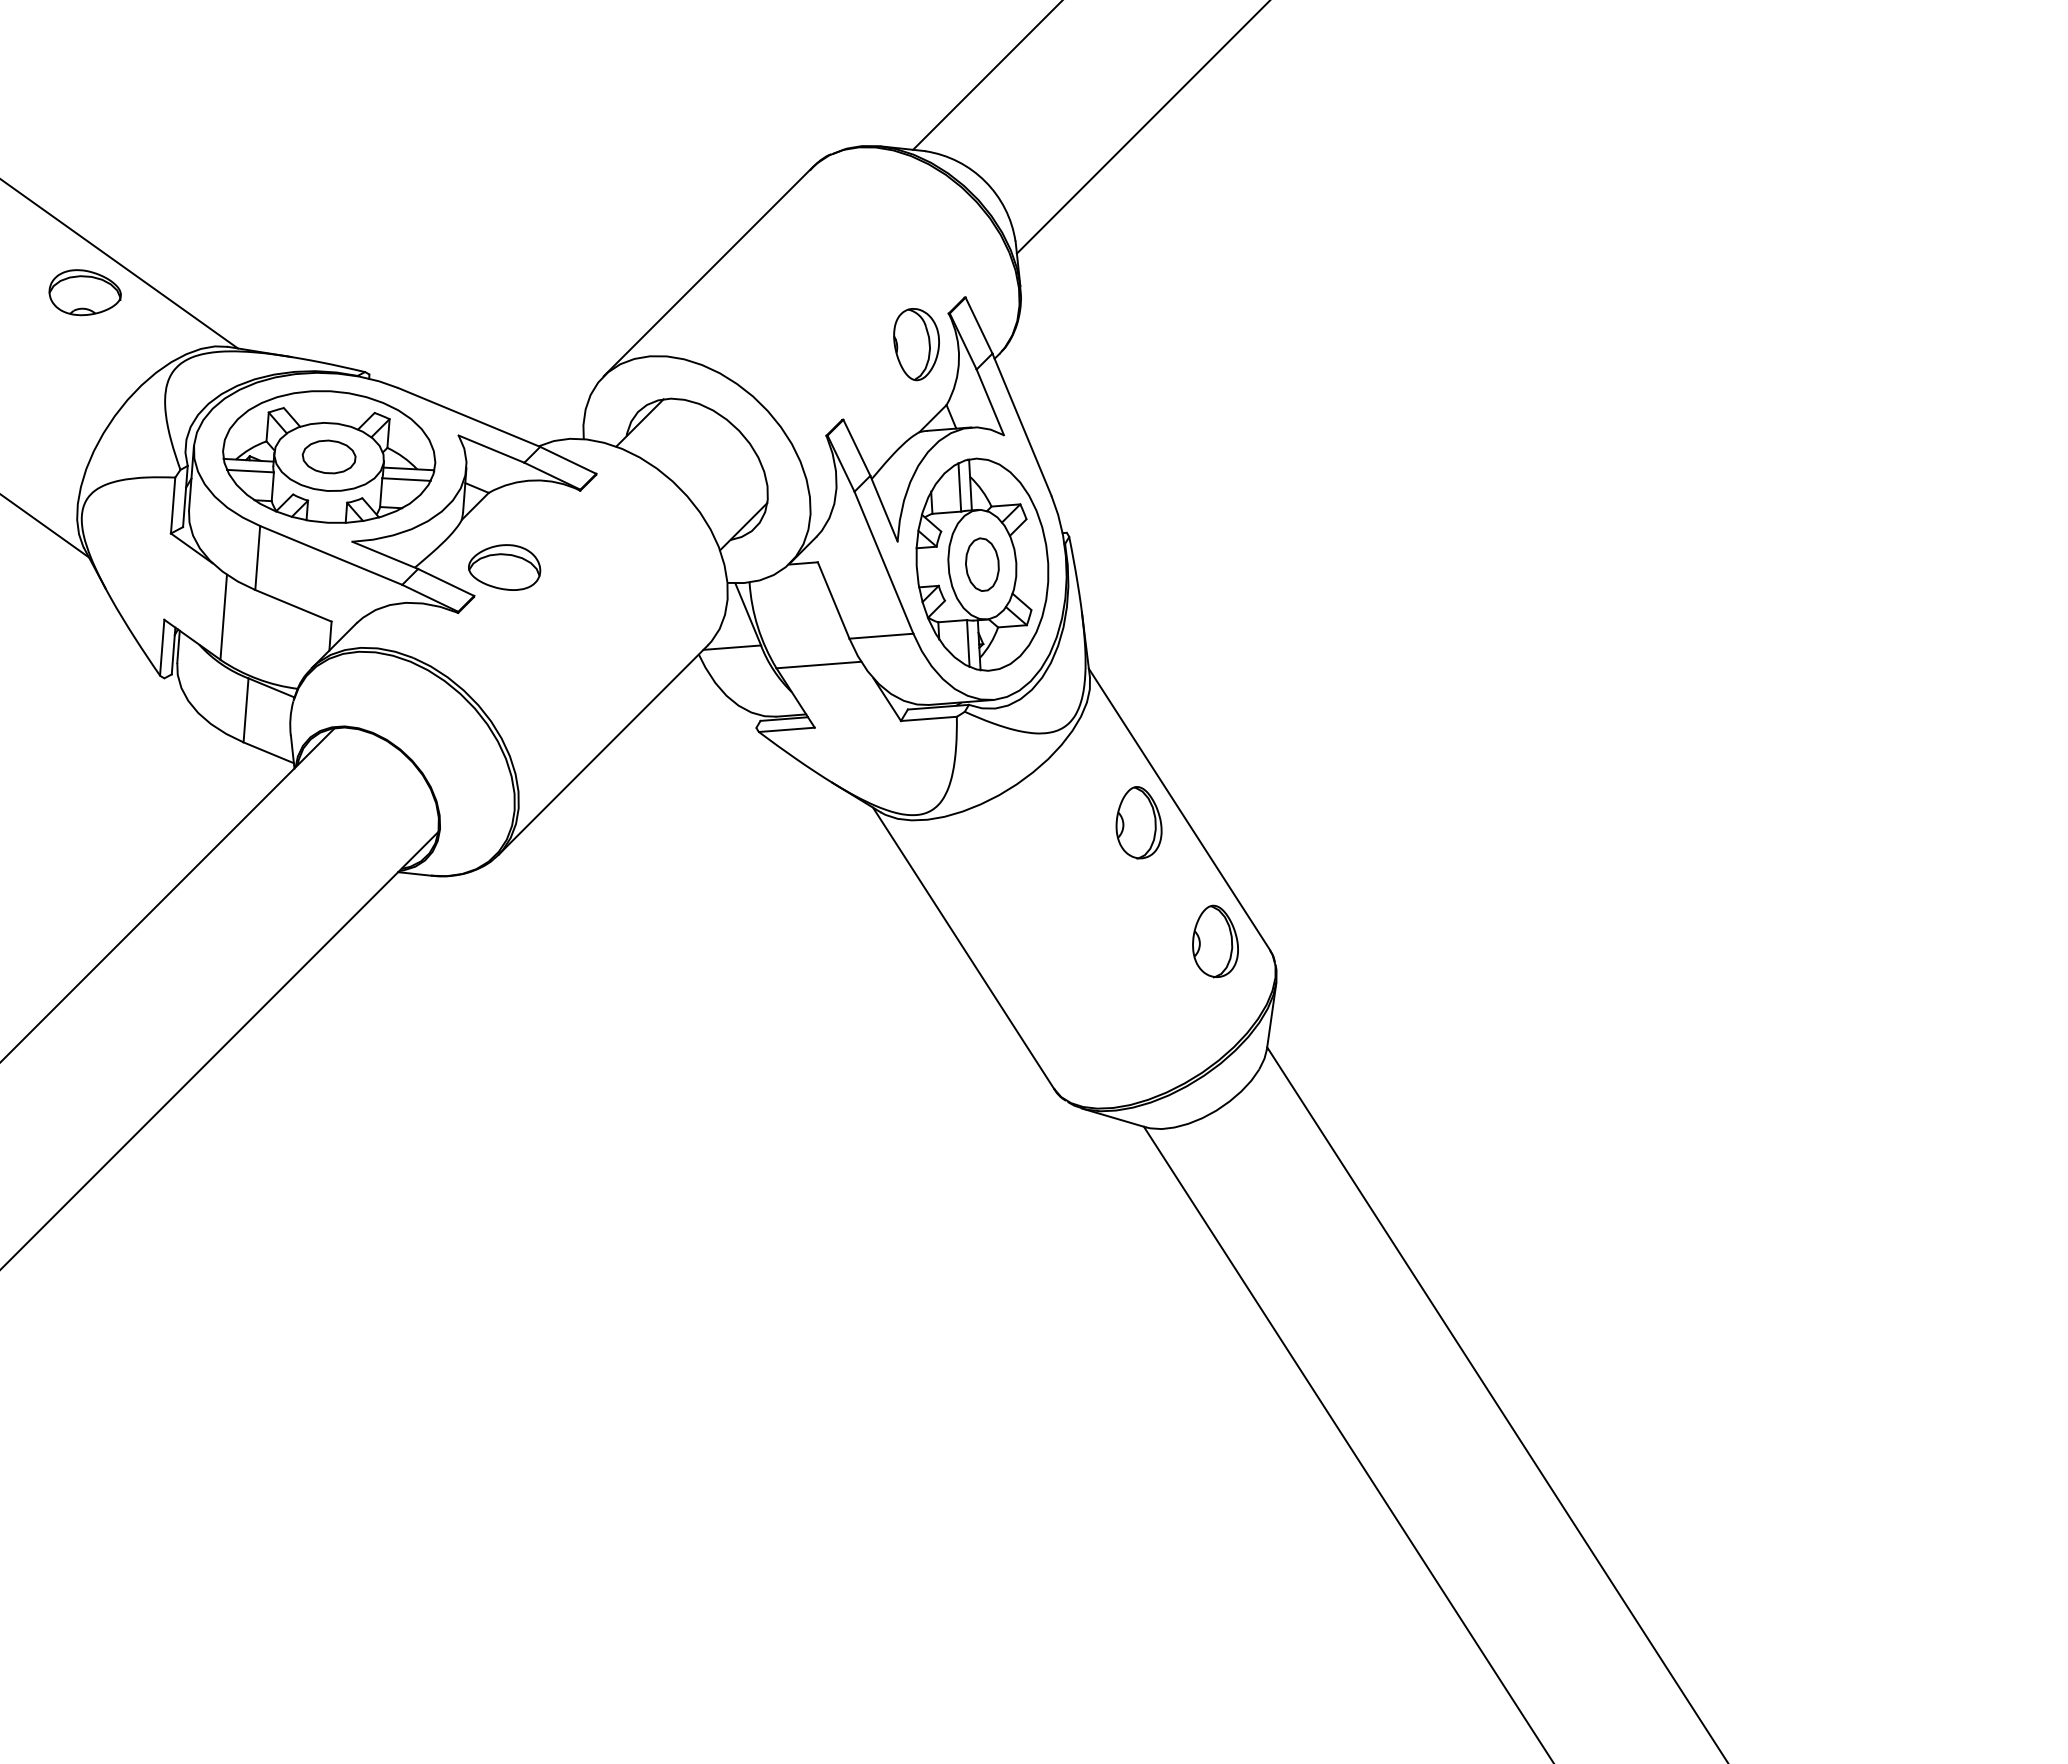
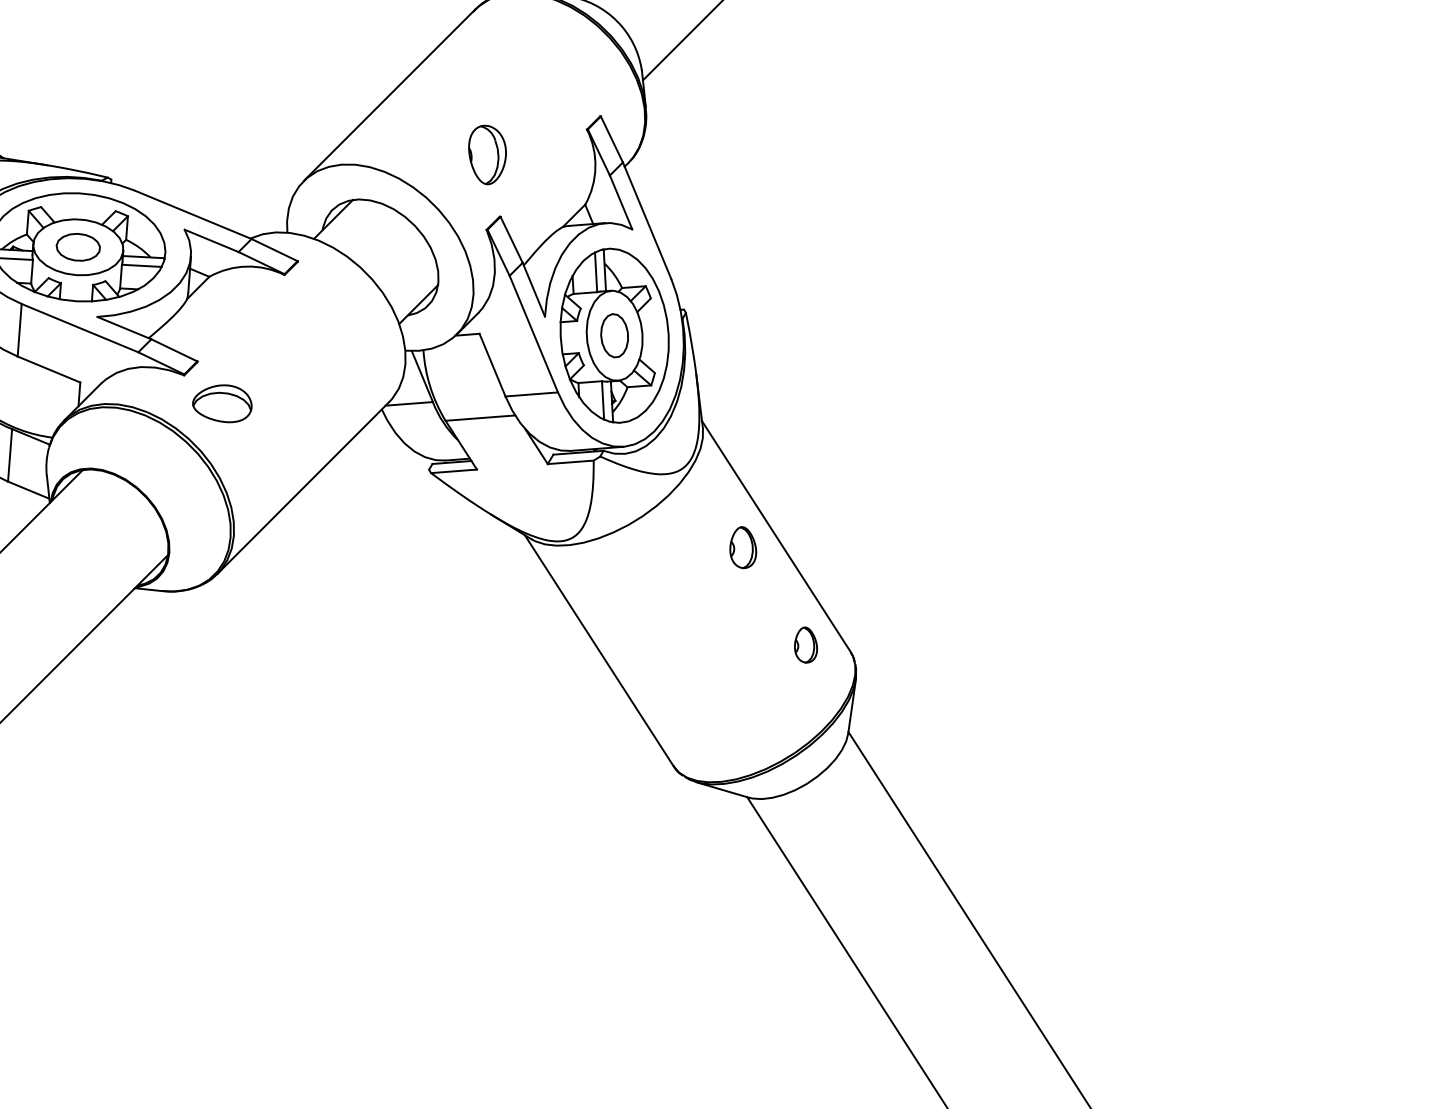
part: (916, 344) -> (487, 154), moved
part: (504, 567) -> (222, 403), moved
part: (1138, 822) -> (742, 547), size x0.7
part: (1215, 941) -> (806, 645), size x0.6

